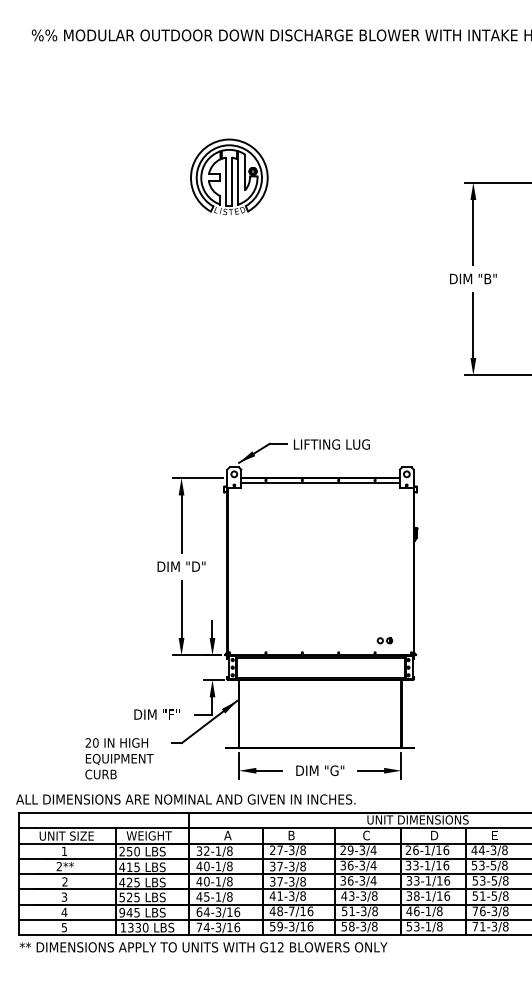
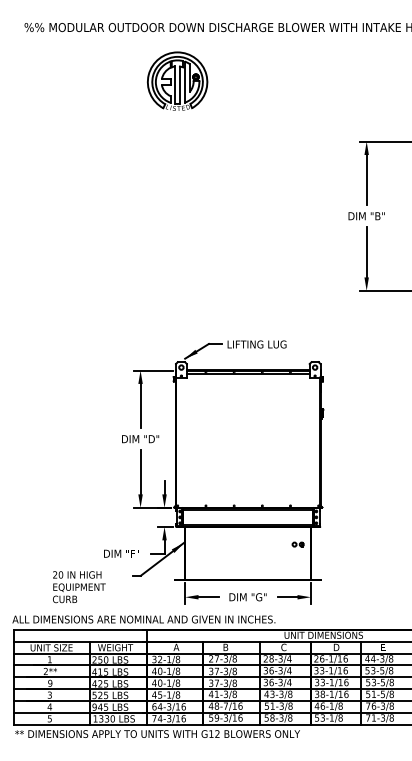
part: (229, 176) -> (177, 81), moved
part: (384, 640) -> (297, 544), moved
text: (119, 758) -> (79, 586), moved
text: (350, 850) -> (271, 659), 29-3/4 -> 28-3/4
text: (64, 881) -> (49, 683), 2 -> 9

